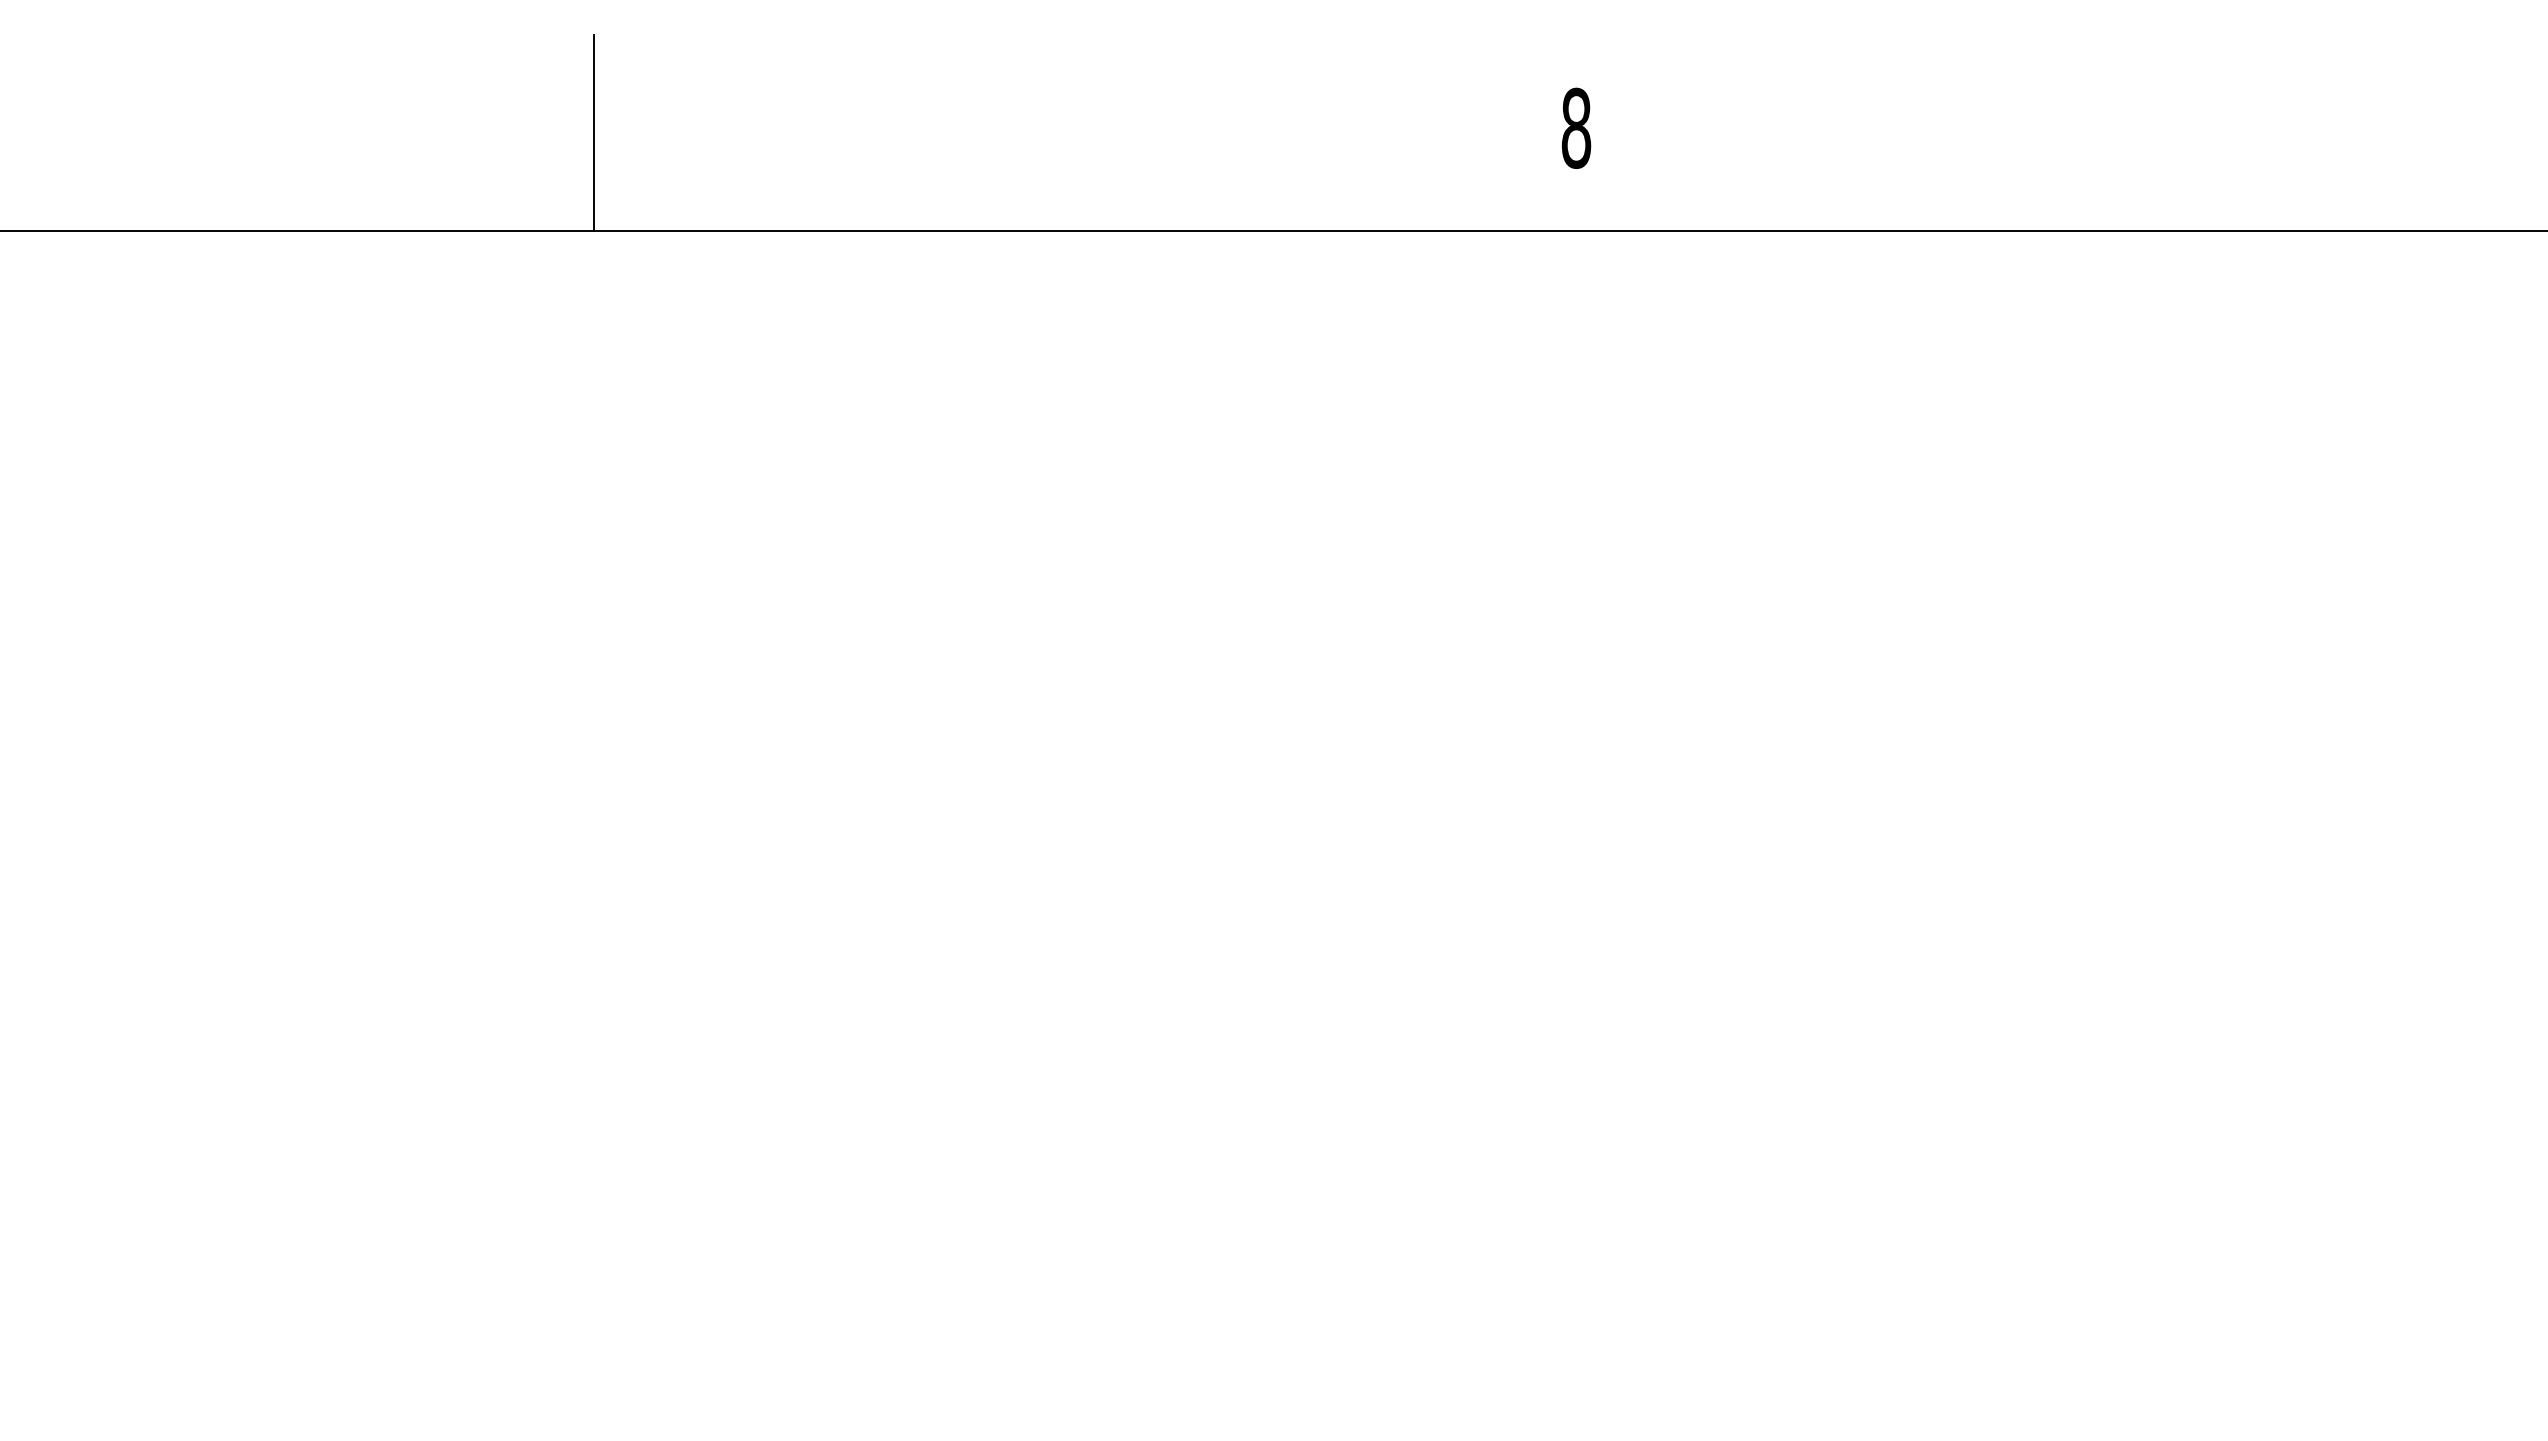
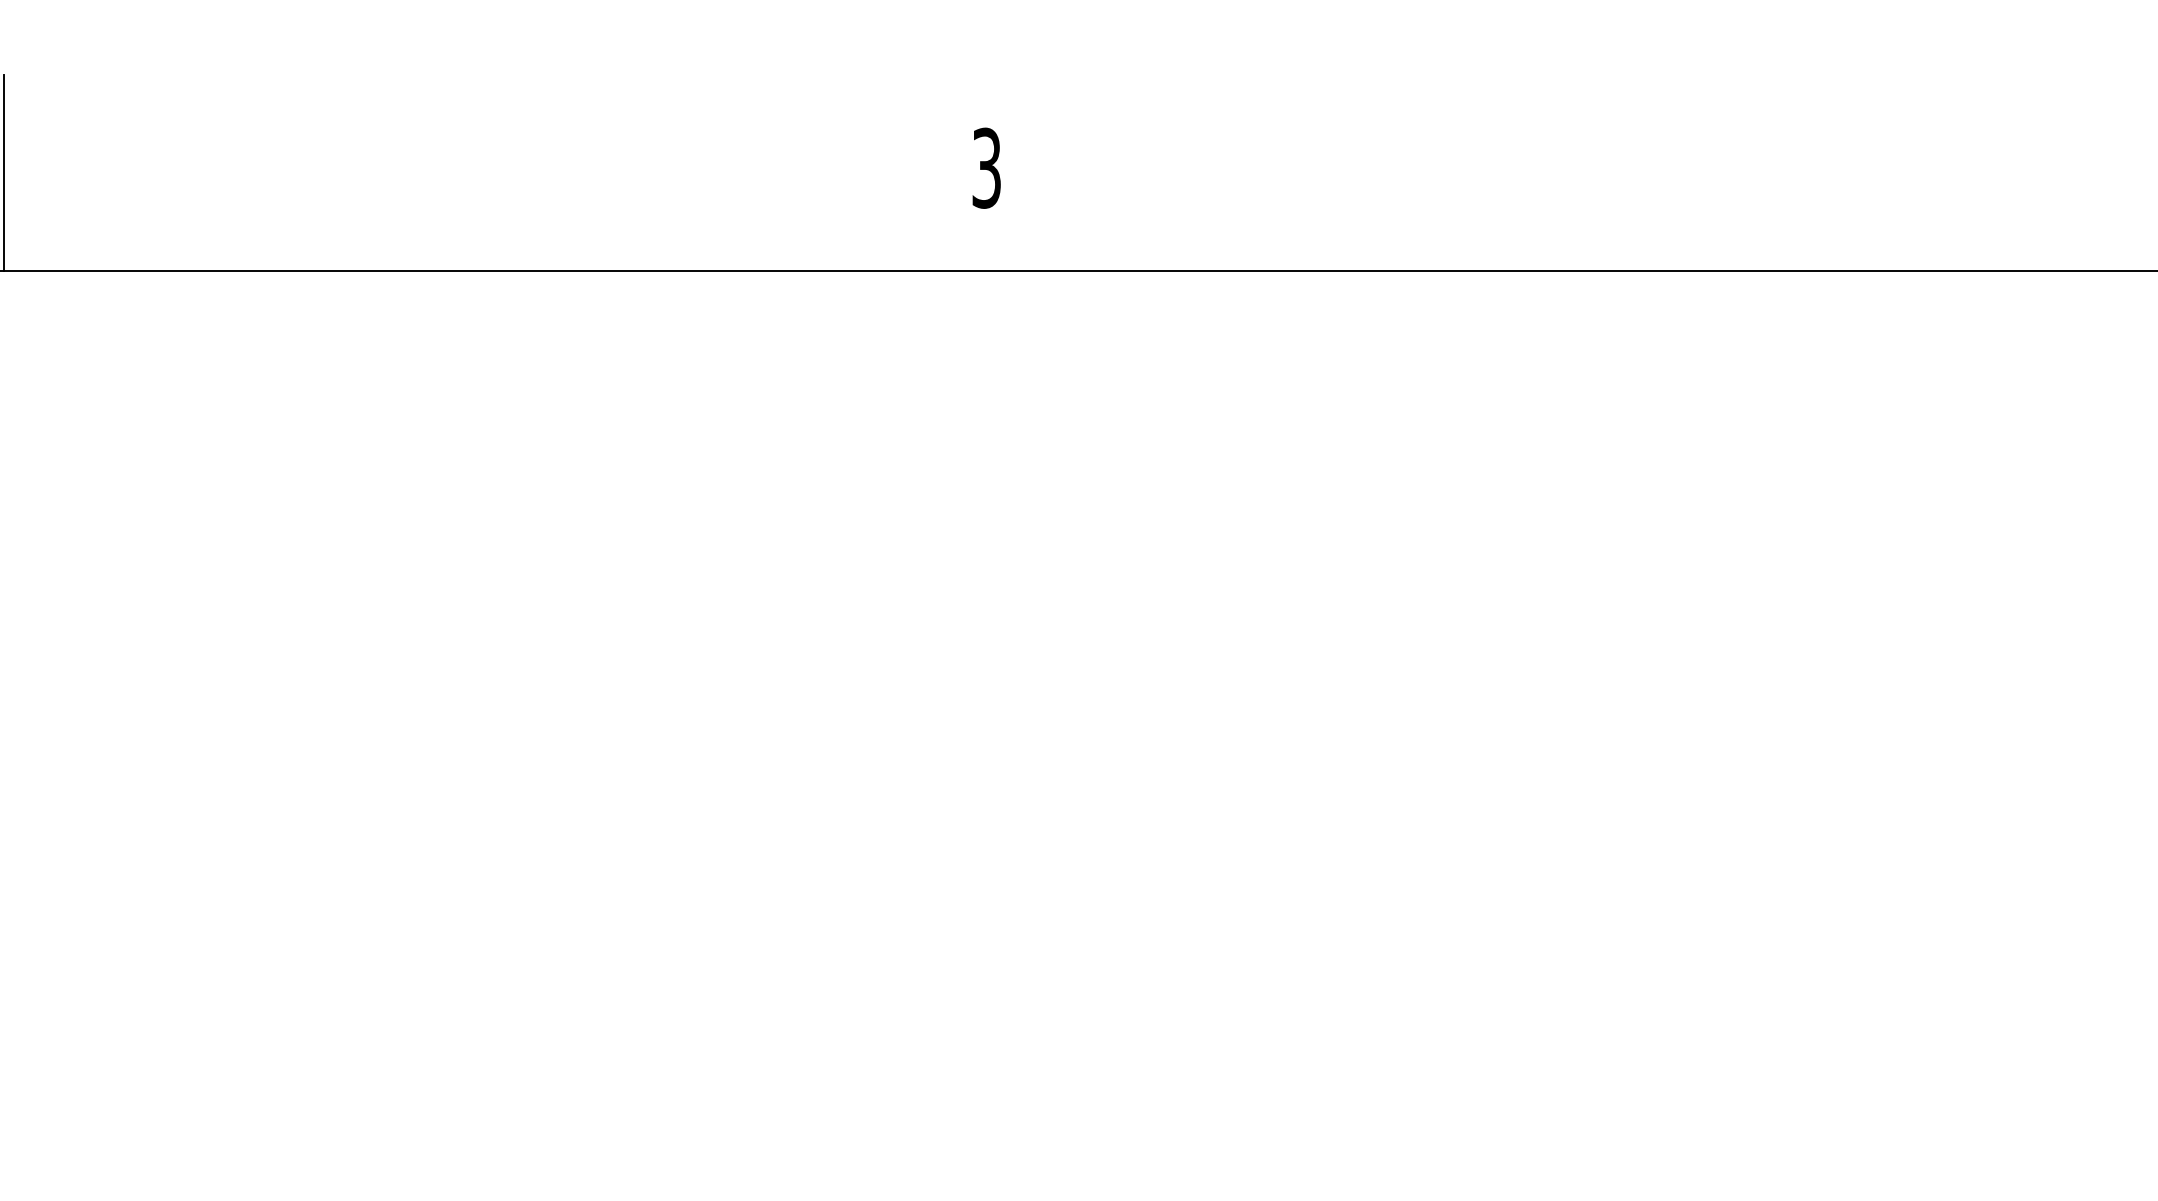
text: (1576, 128) -> (986, 168), 8 -> 3

